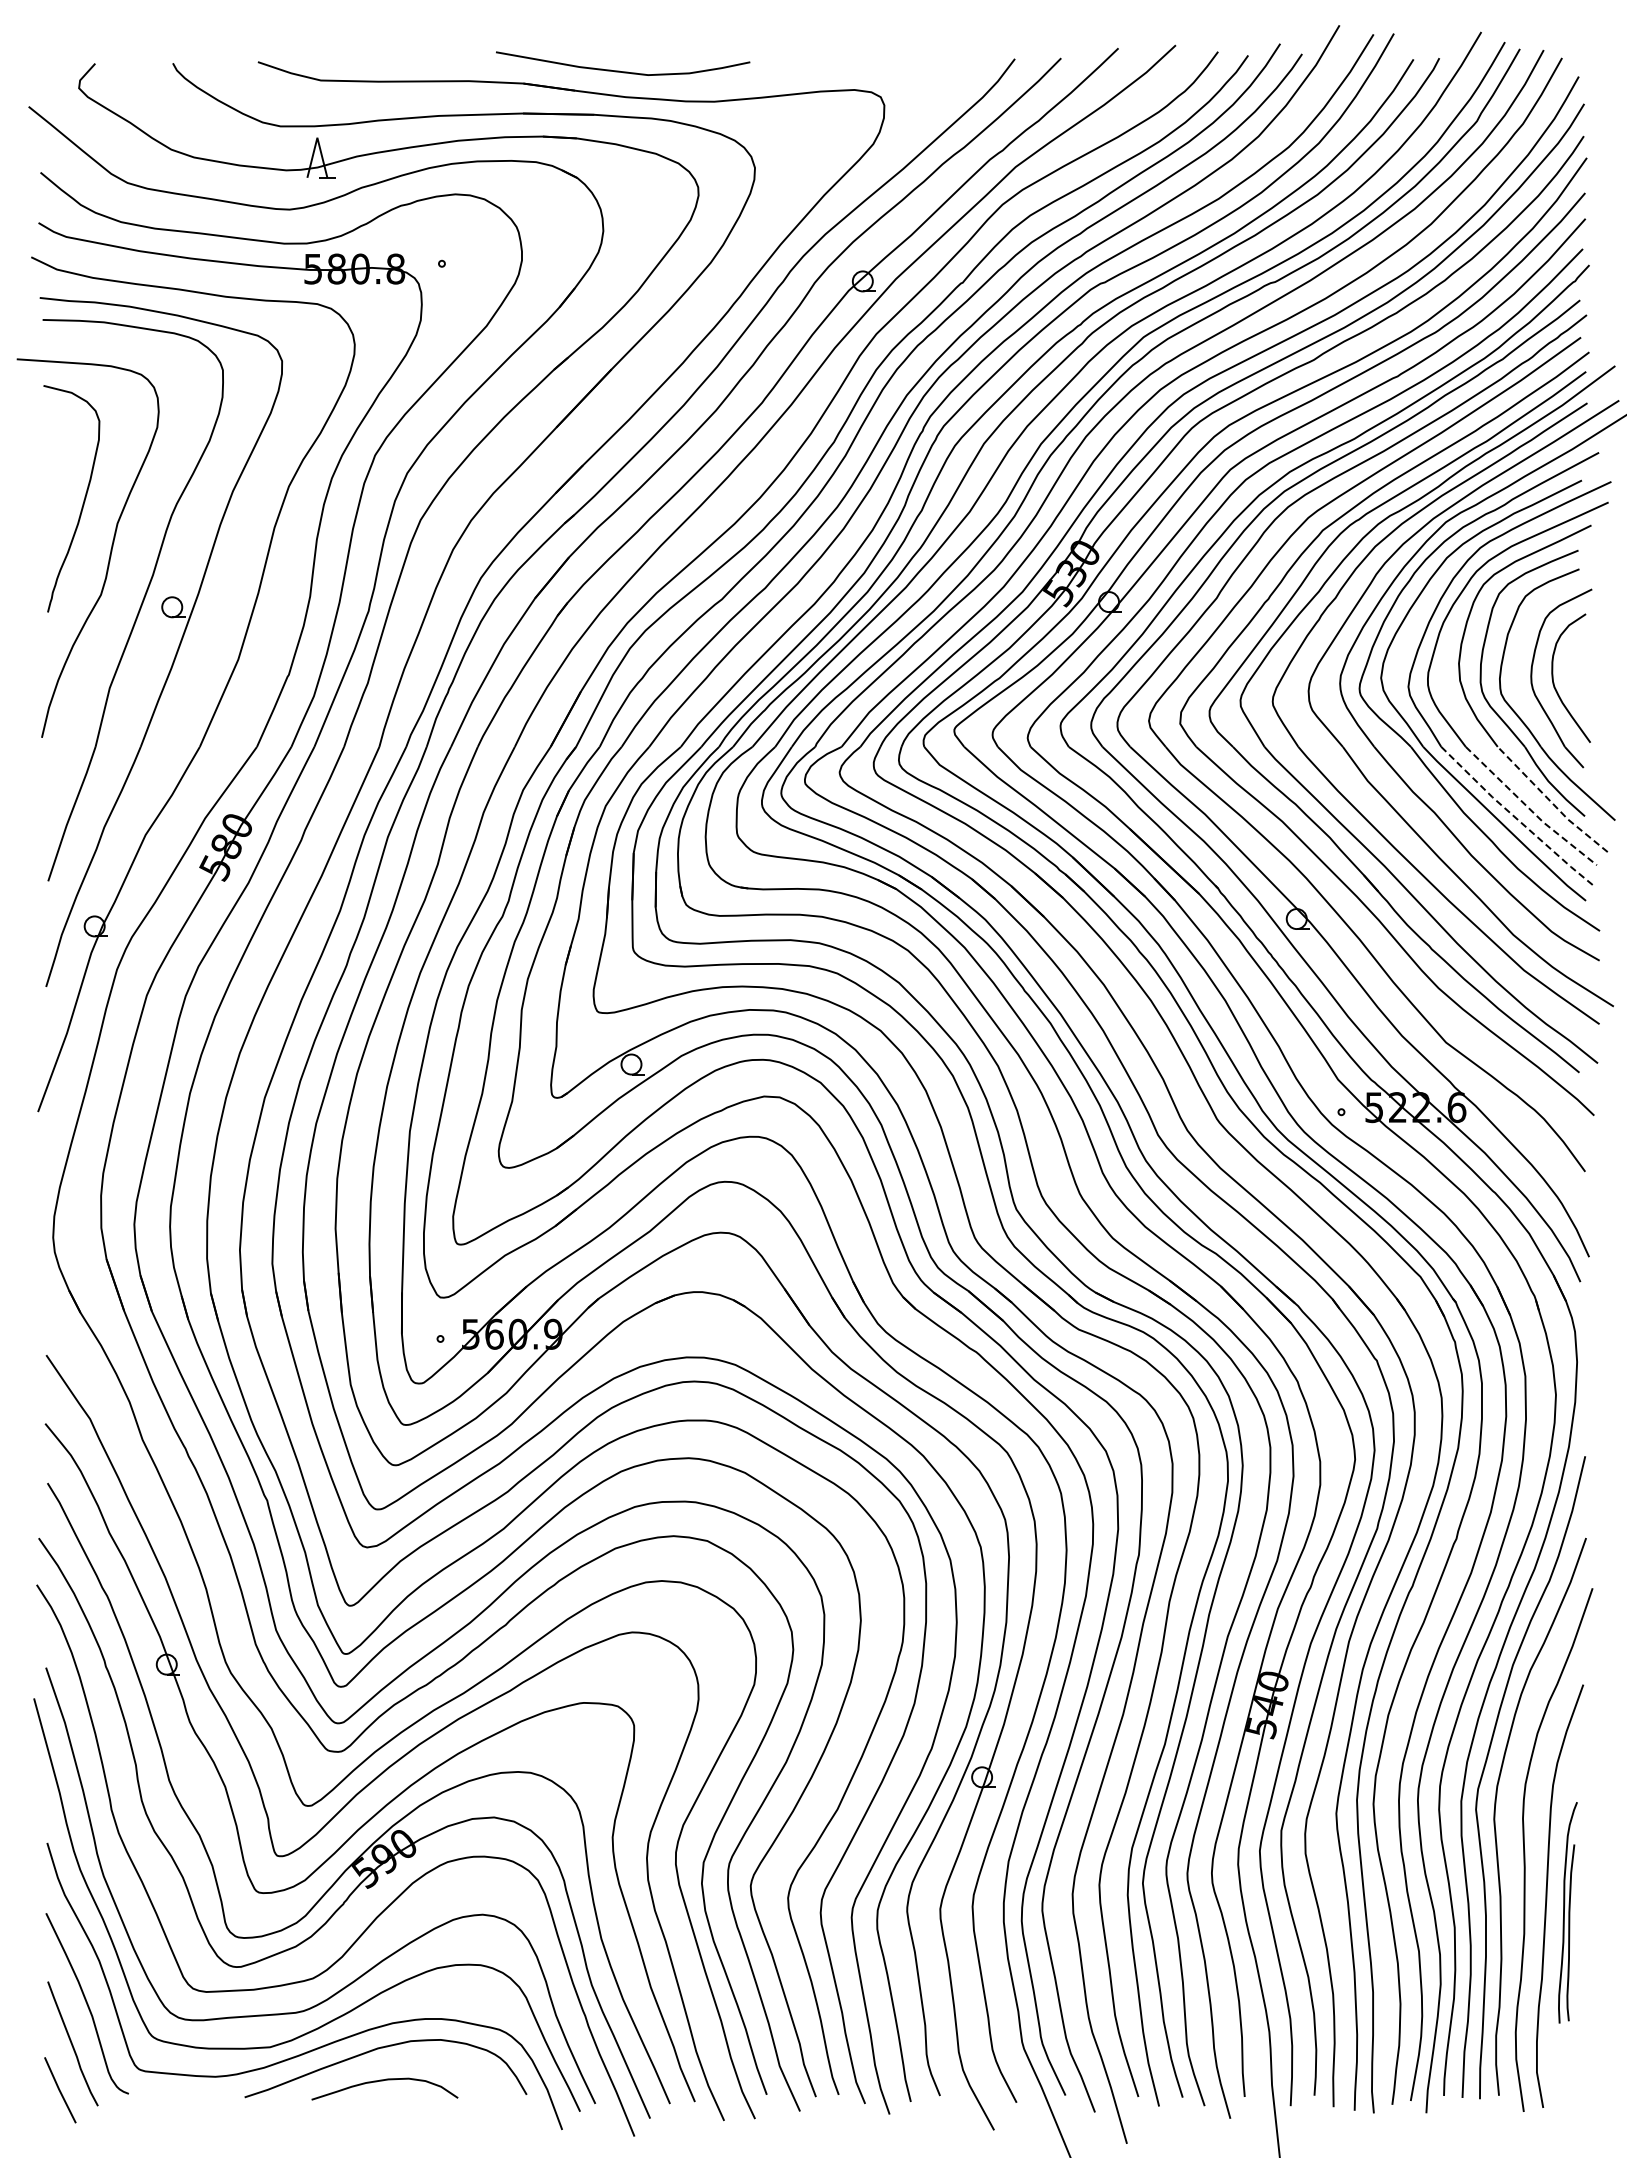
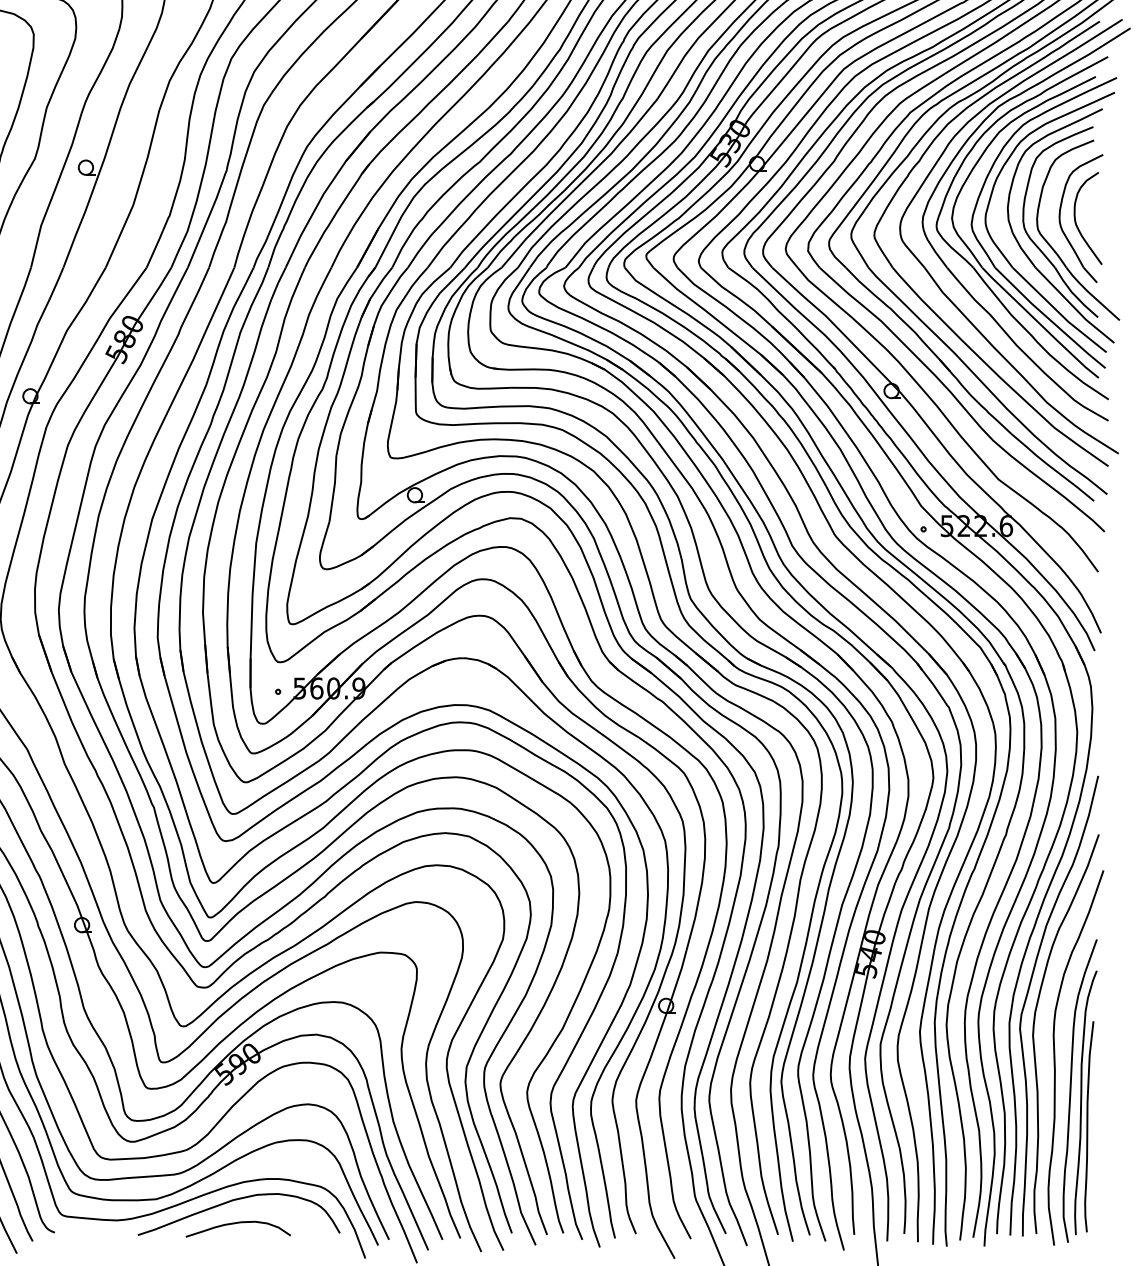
line: (1551, 801) -> (1074, 306), dashed -> solid
line: (1530, 809) -> (1059, 312), dashed -> solid
line: (1516, 818) -> (1049, 318), dashed -> solid
part: (1567, 1912) -> (1085, 1102), size x1.67

